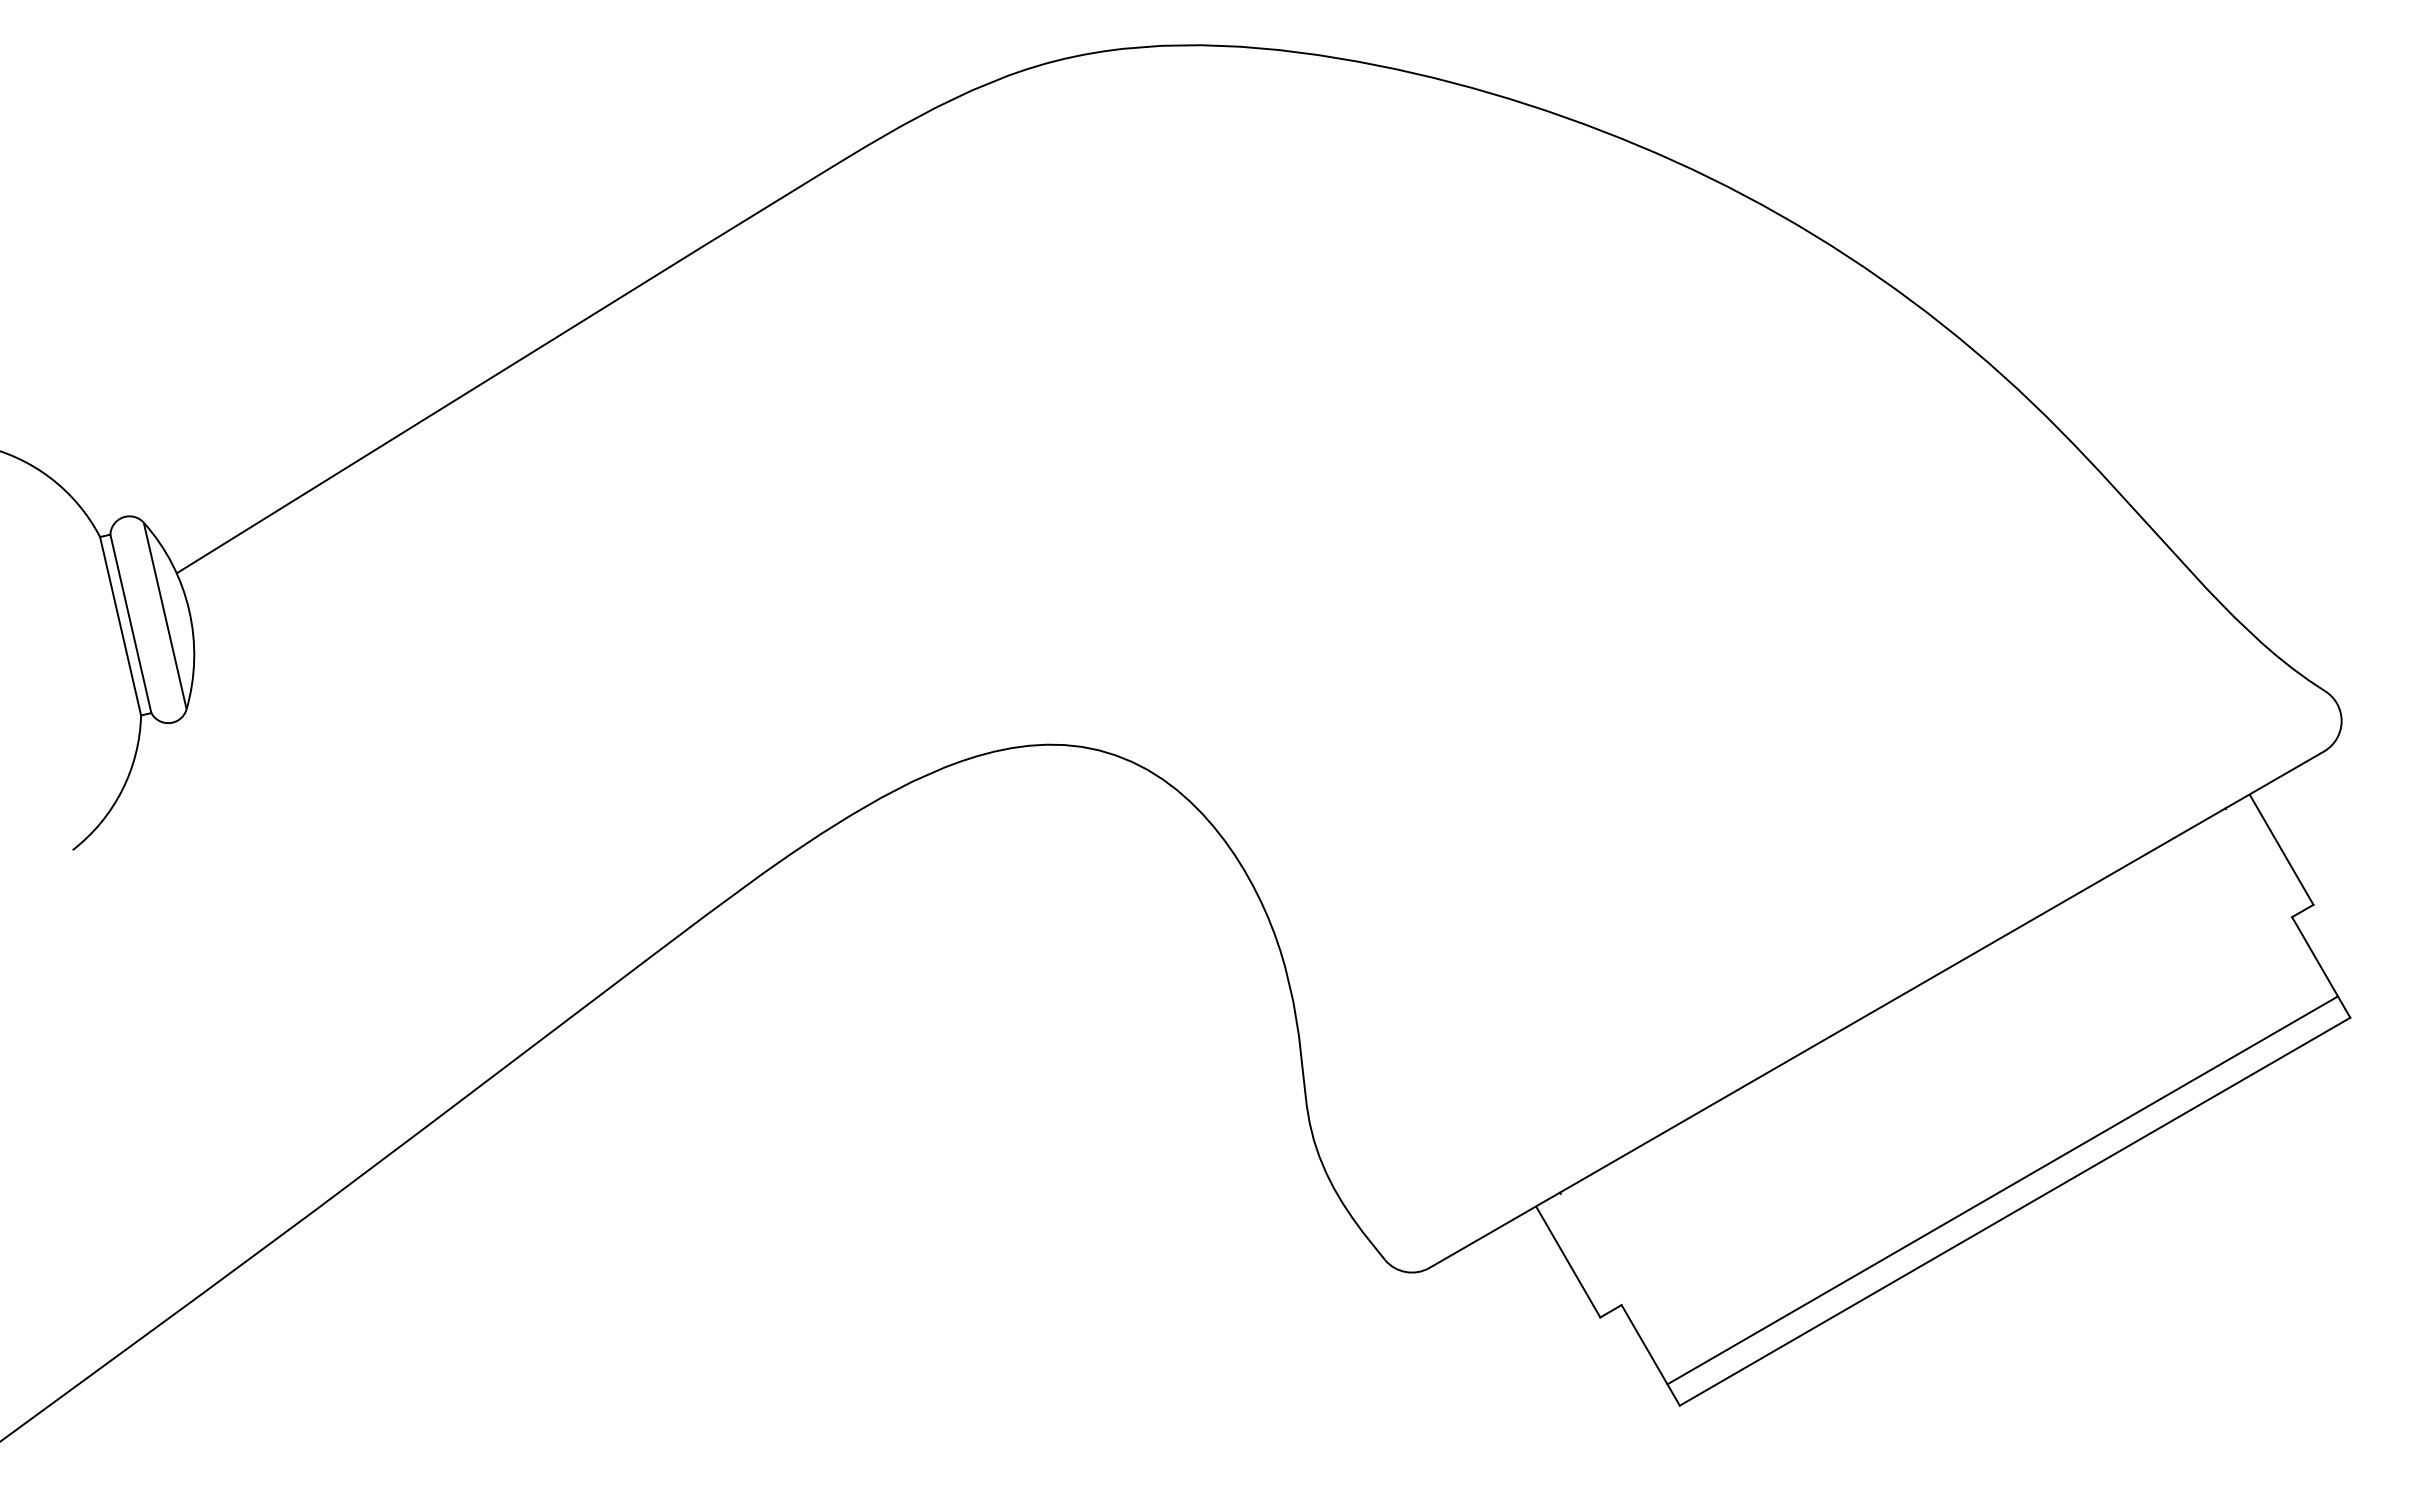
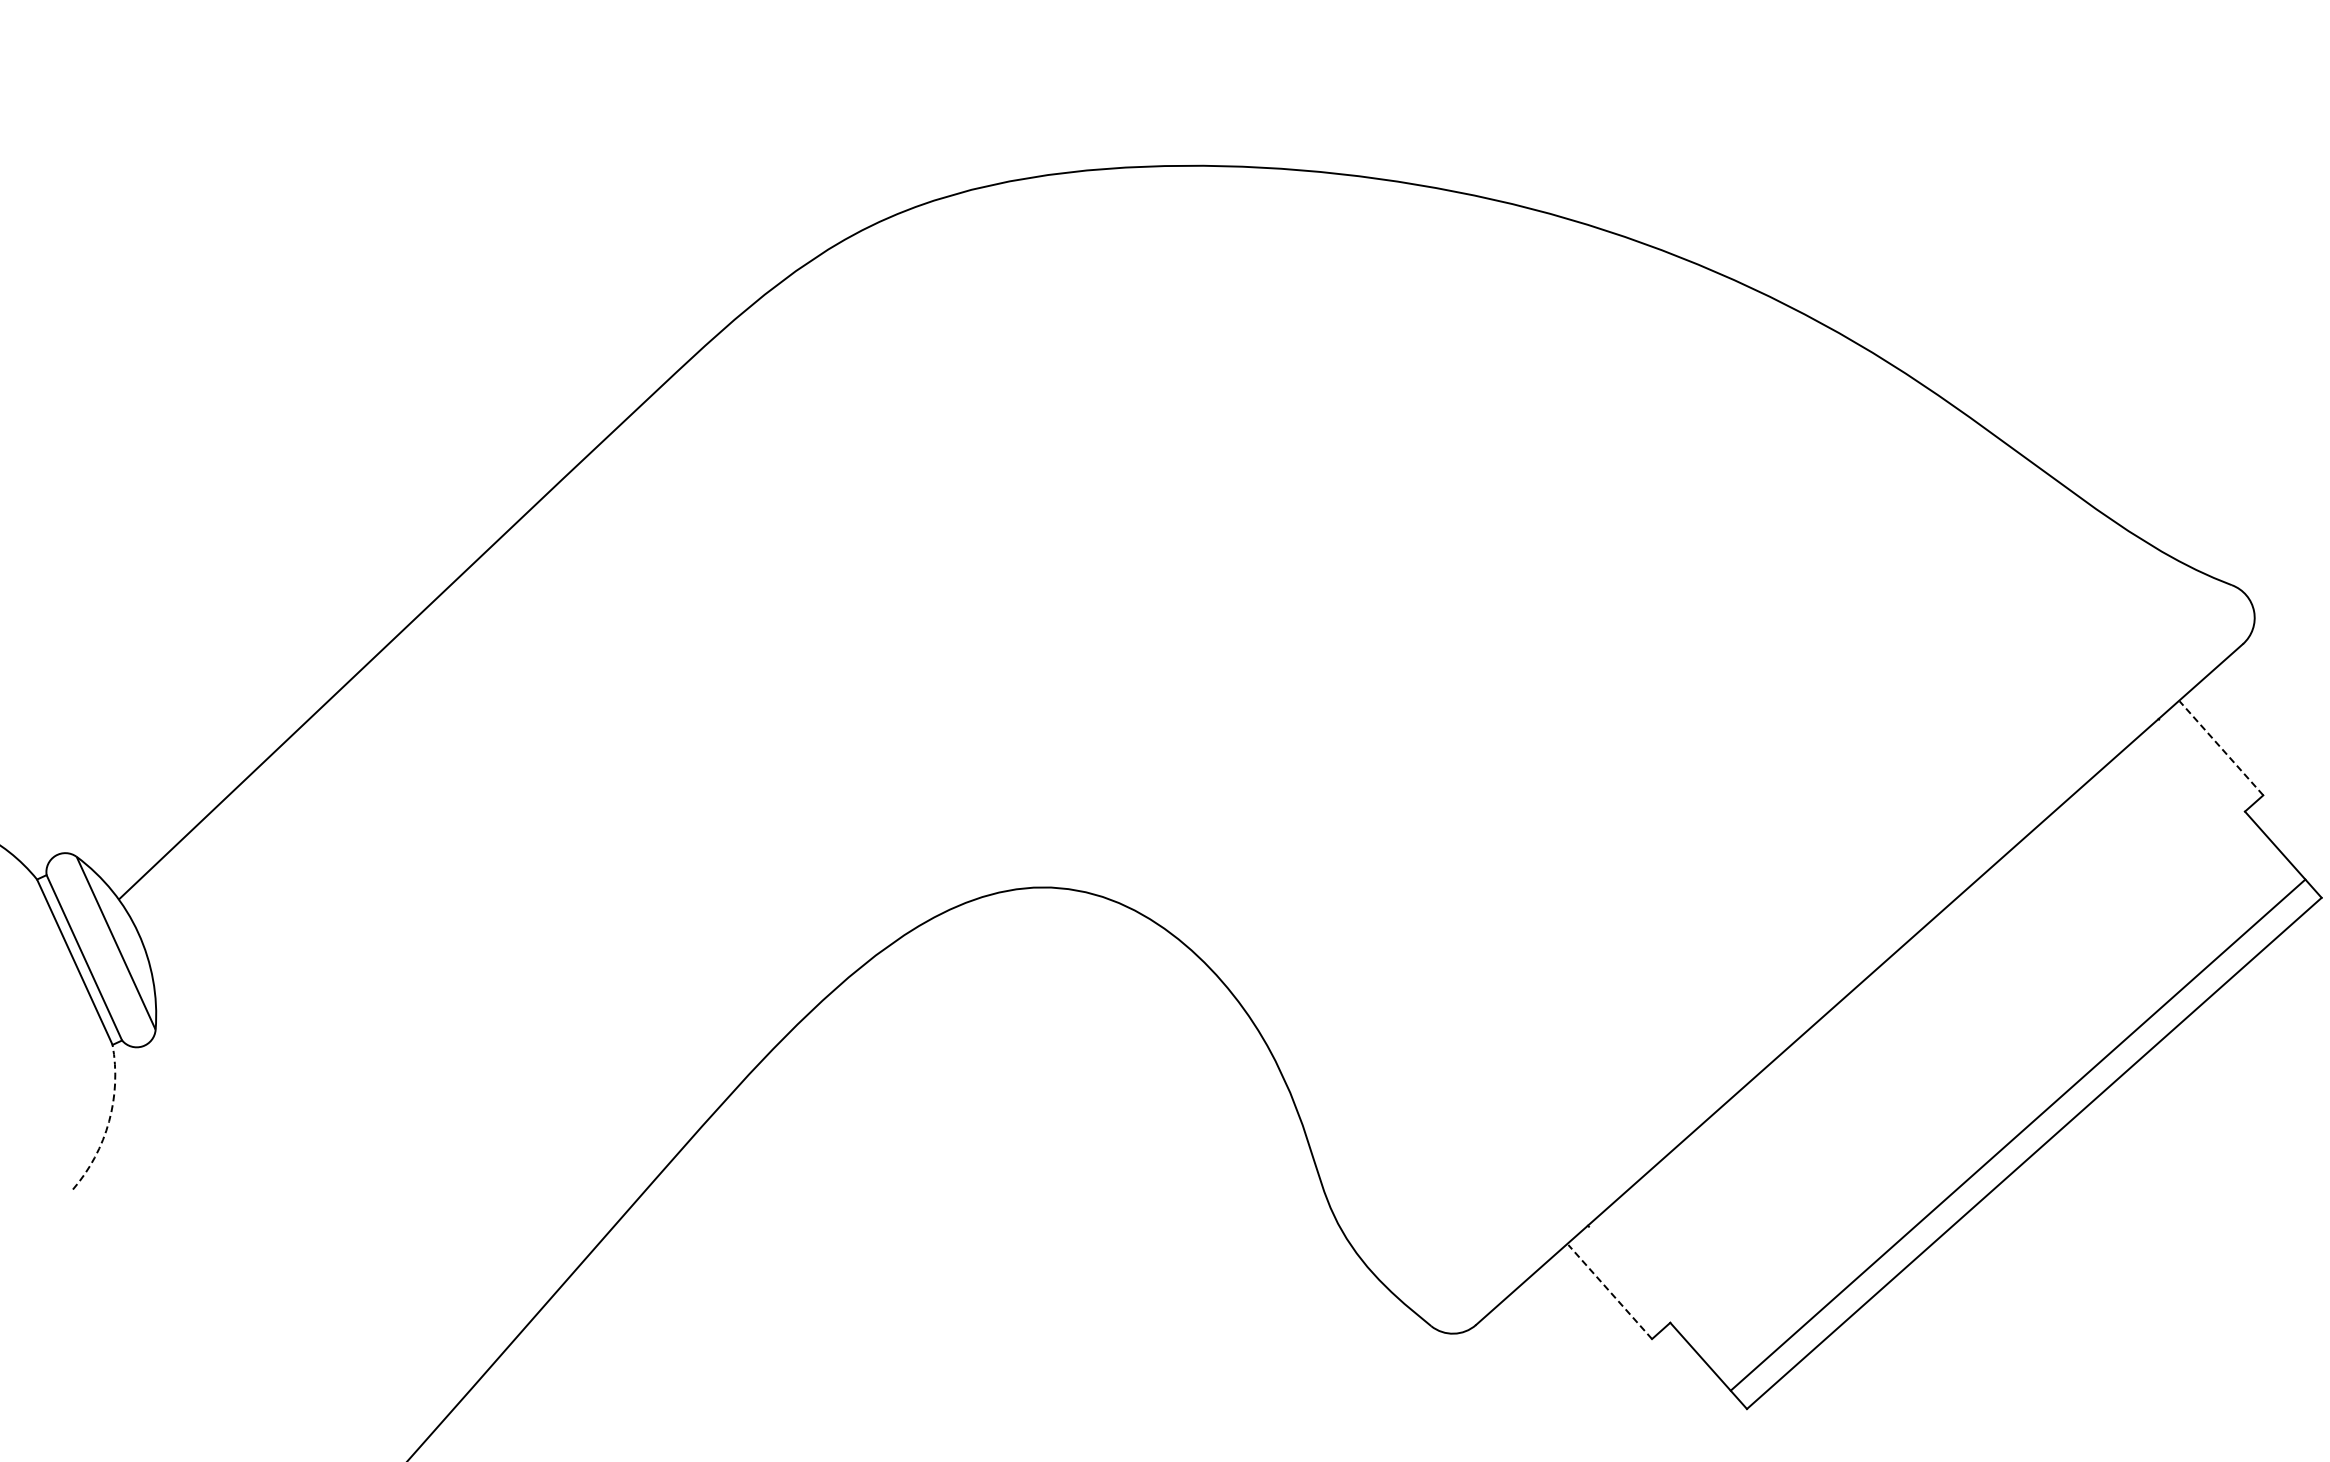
arc: (122, 790) -> (109, 1121), solid -> dashed
line: (2281, 849) -> (2221, 747), solid -> dashed
line: (1568, 1262) -> (1610, 1291), solid -> dashed

